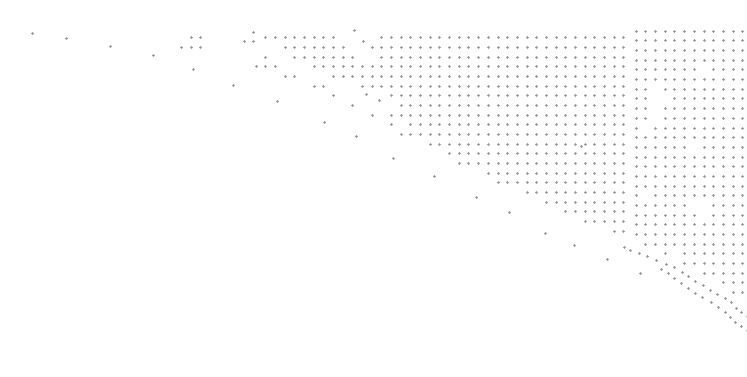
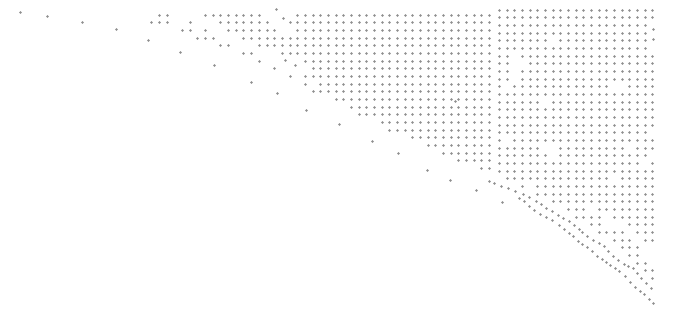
part: (249, 36) -> (186, 26), moved
part: (191, 42) -> (159, 18), moved

